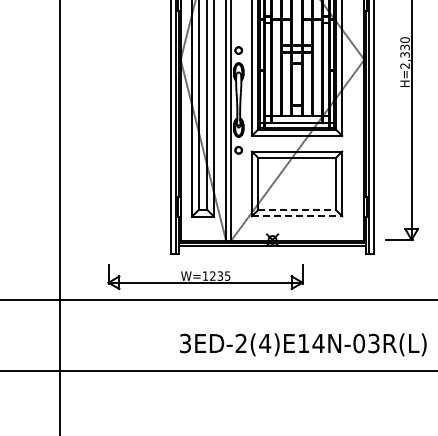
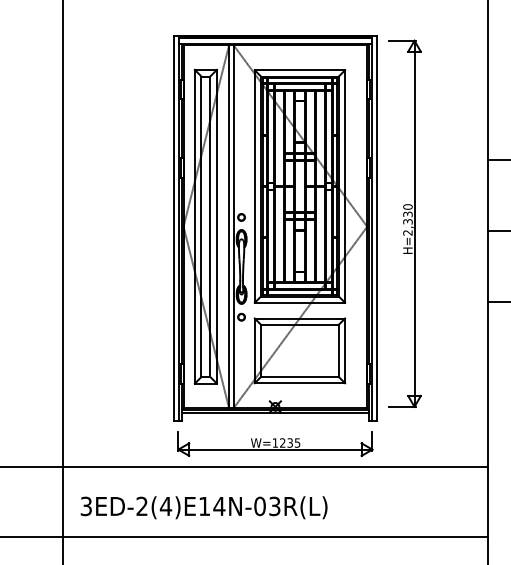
line: (296, 209) -> (299, 376), dashed -> solid
line: (297, 216) -> (300, 383), dashed -> solid
part: (205, 276) -> (275, 443), moved
text: (302, 344) -> (203, 507), moved

